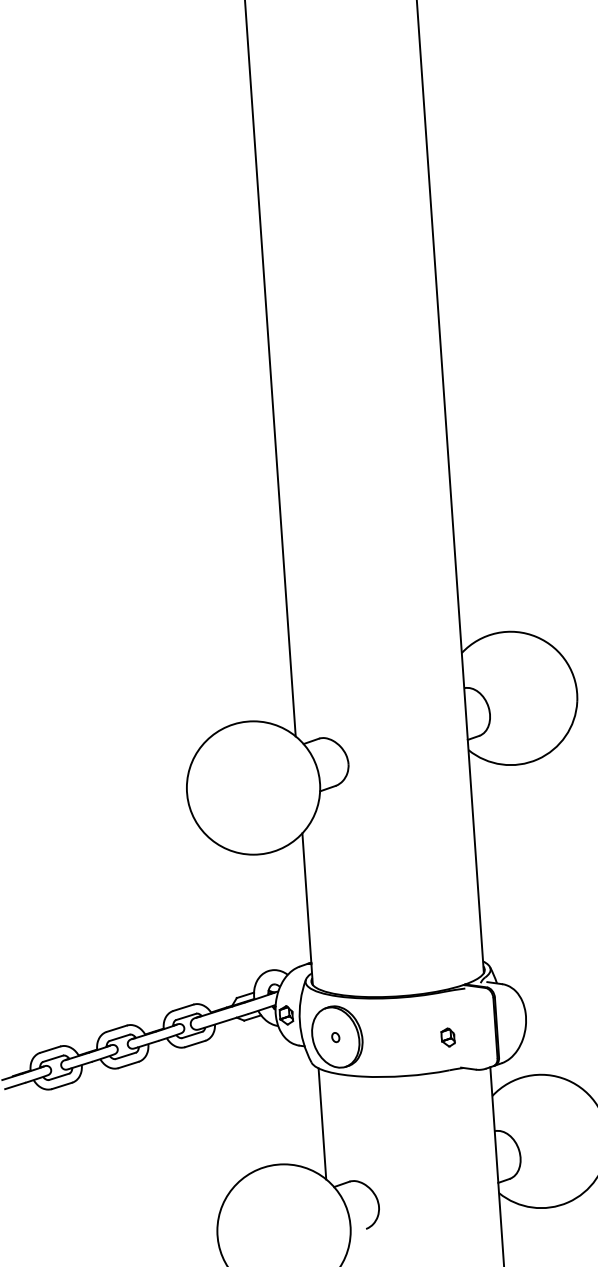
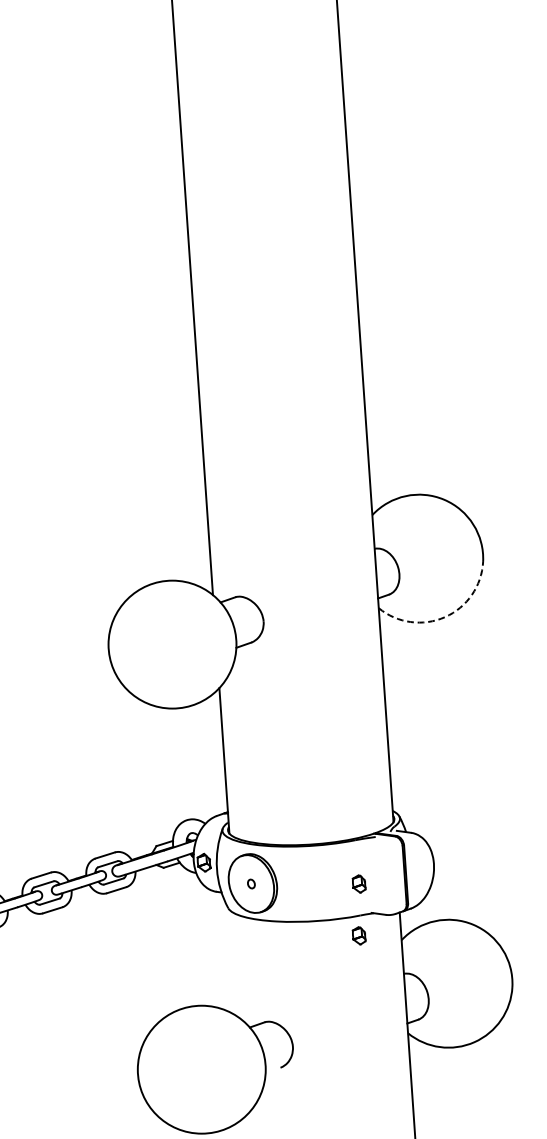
arc: (537, 759) -> (444, 617), solid -> dashed
part: (447, 1091) -> (358, 935), added
line: (322, 1123) -> (238, 966), removed

